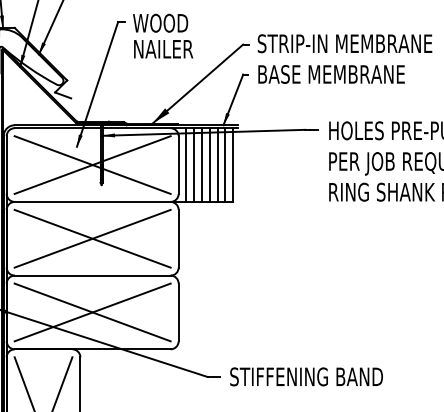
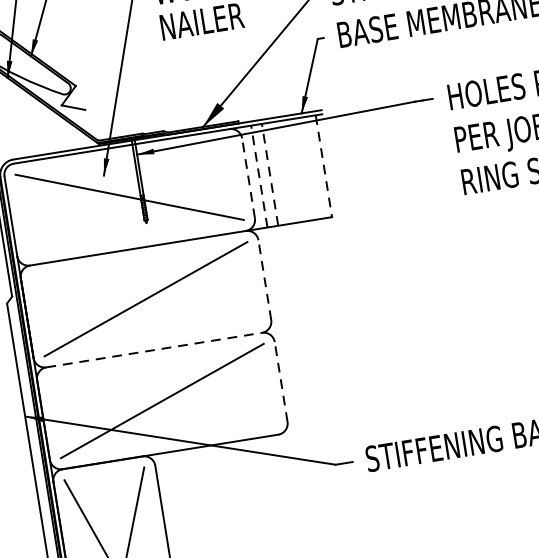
line: (92, 164) -> (129, 196), removed
line: (202, 164) -> (281, 172), removed
line: (209, 164) -> (291, 170), removed
line: (217, 164) -> (302, 168), removed
line: (225, 164) -> (313, 167), removed
line: (178, 165) -> (248, 178), solid -> dashed
line: (186, 165) -> (259, 177), solid -> dashed
line: (194, 165) -> (270, 175), solid -> dashed
line: (233, 165) -> (324, 166), solid -> dashed
line: (92, 238) -> (145, 298), removed
line: (178, 238) -> (264, 279), solid -> dashed
line: (92, 275) -> (153, 349), solid -> dashed
line: (92, 312) -> (162, 401), removed
line: (178, 312) -> (280, 382), solid -> dashed

